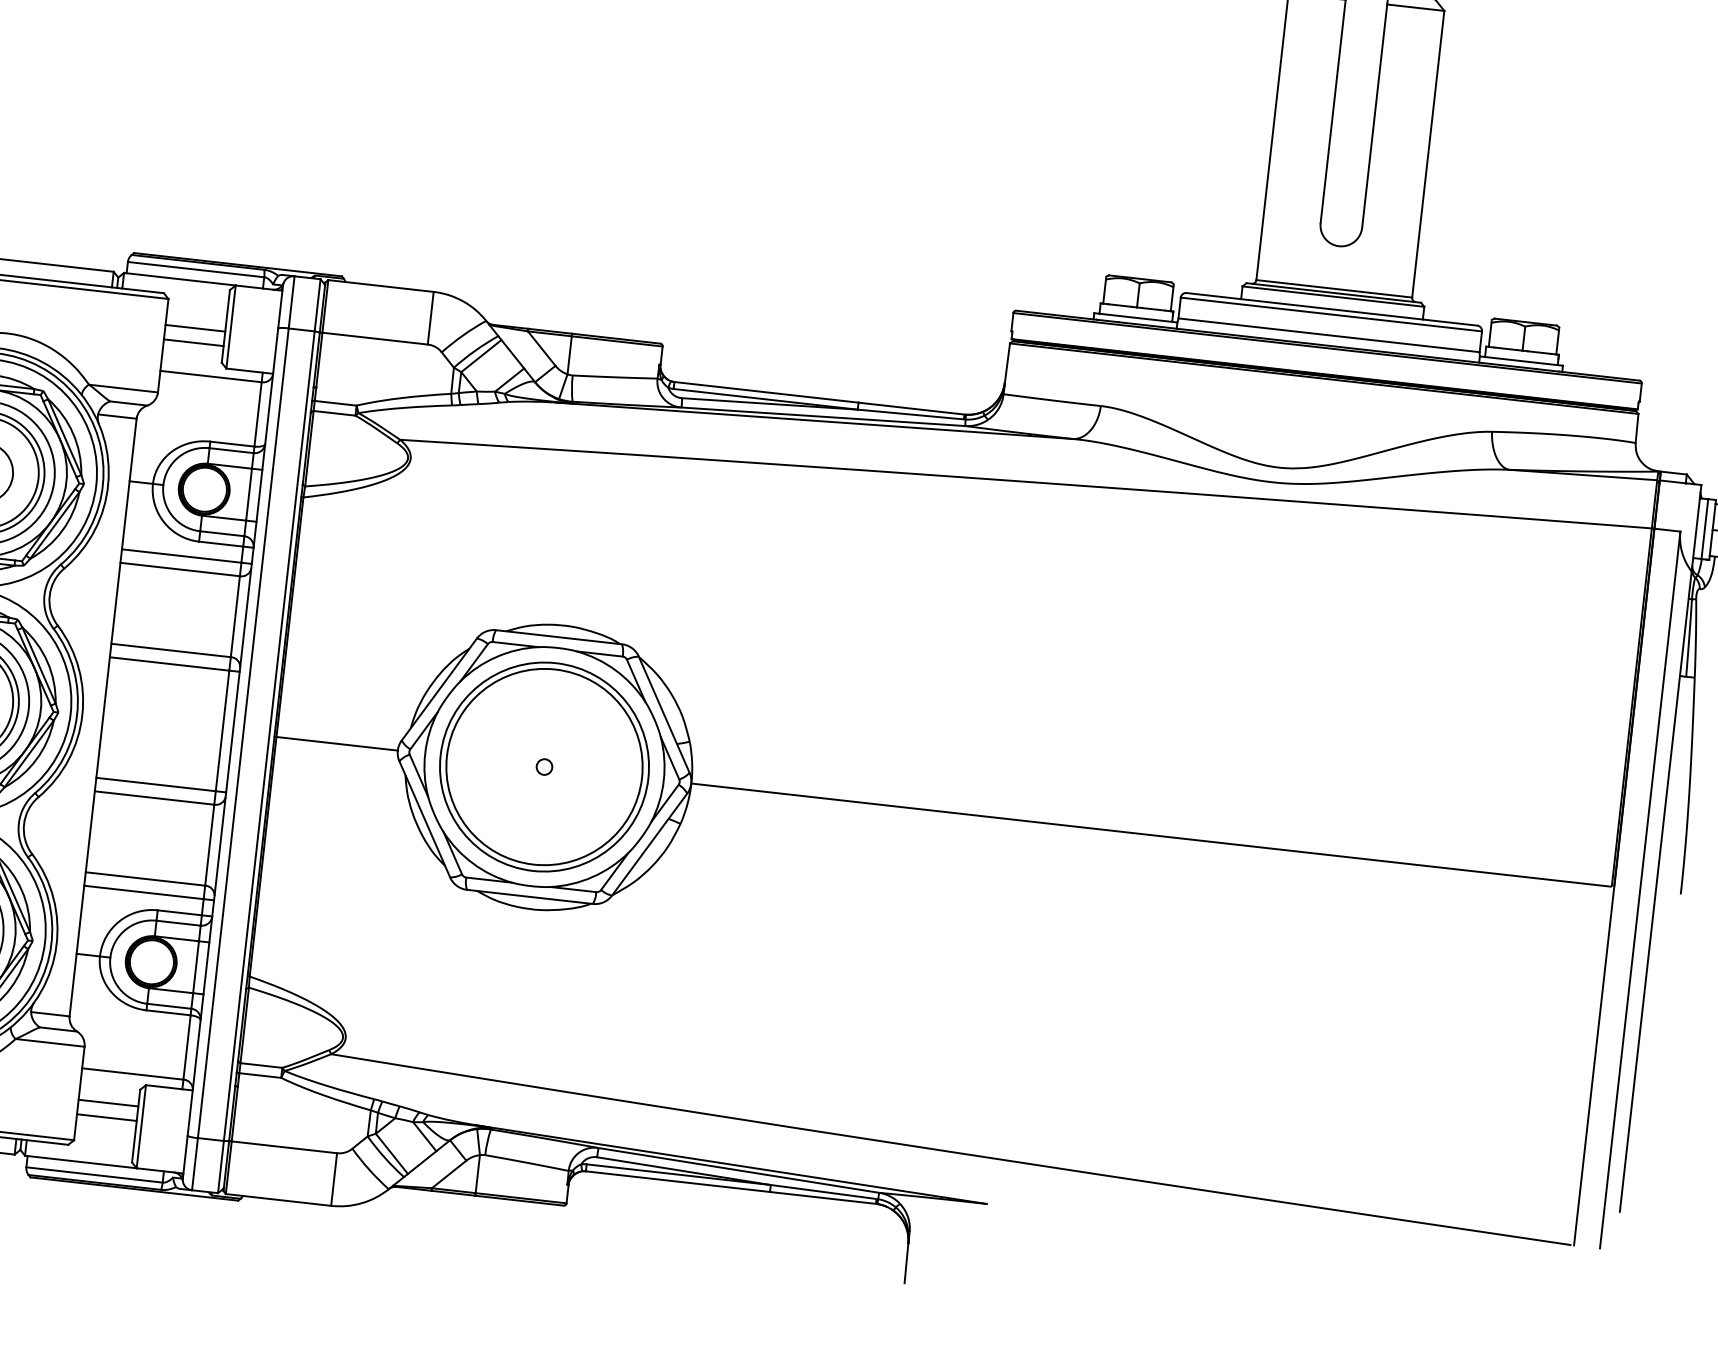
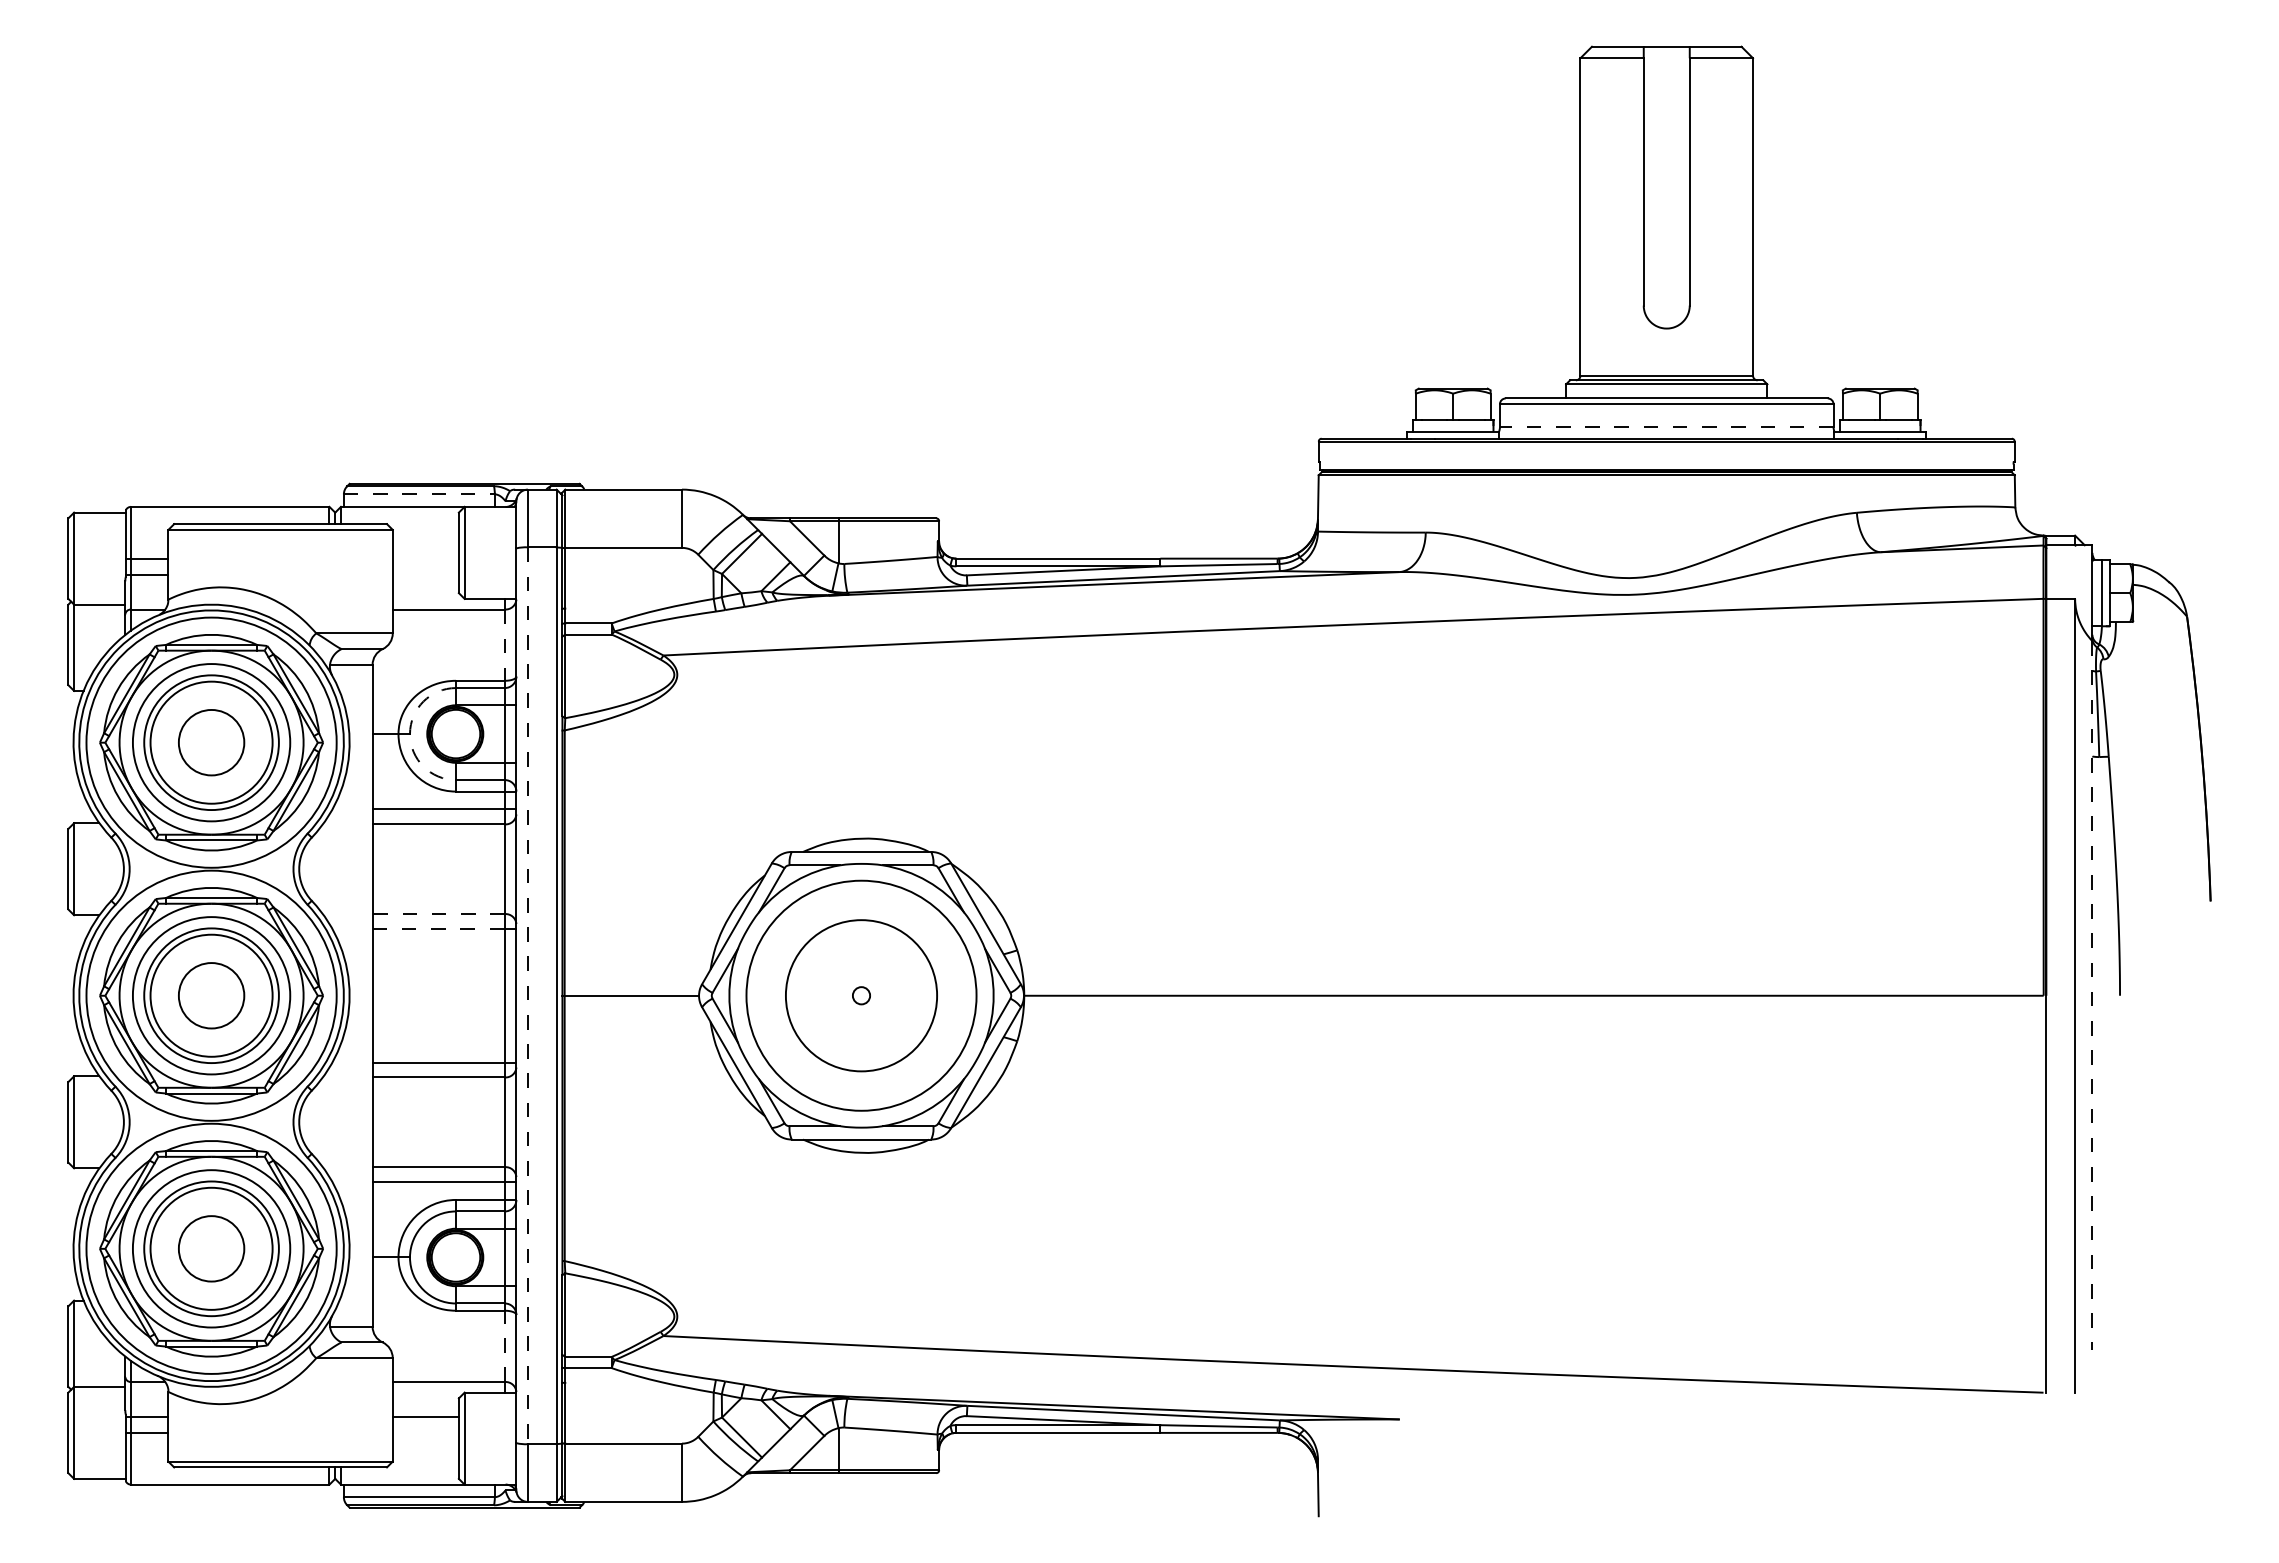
line: (196, 269) -> (419, 494), solid -> dashed
line: (195, 328) -> (425, 558), removed
line: (1328, 335) -> (1666, 427), solid -> dashed
line: (193, 342) -> (425, 574), removed
line: (257, 414) -> (504, 645), solid -> dashed
arc: (163, 485) -> (410, 734), solid -> dashed
line: (170, 650) -> (438, 914), solid -> dashed
line: (170, 664) -> (439, 929), solid -> dashed
line: (242, 733) -> (527, 996), solid -> dashed
circle: (544, 766) -> (861, 995), size x0.7
line: (1655, 891) -> (2092, 995), solid -> dashed
line: (186, 1047) -> (504, 1346), solid -> dashed
line: (106, 1117) -> (425, 1432), removed

